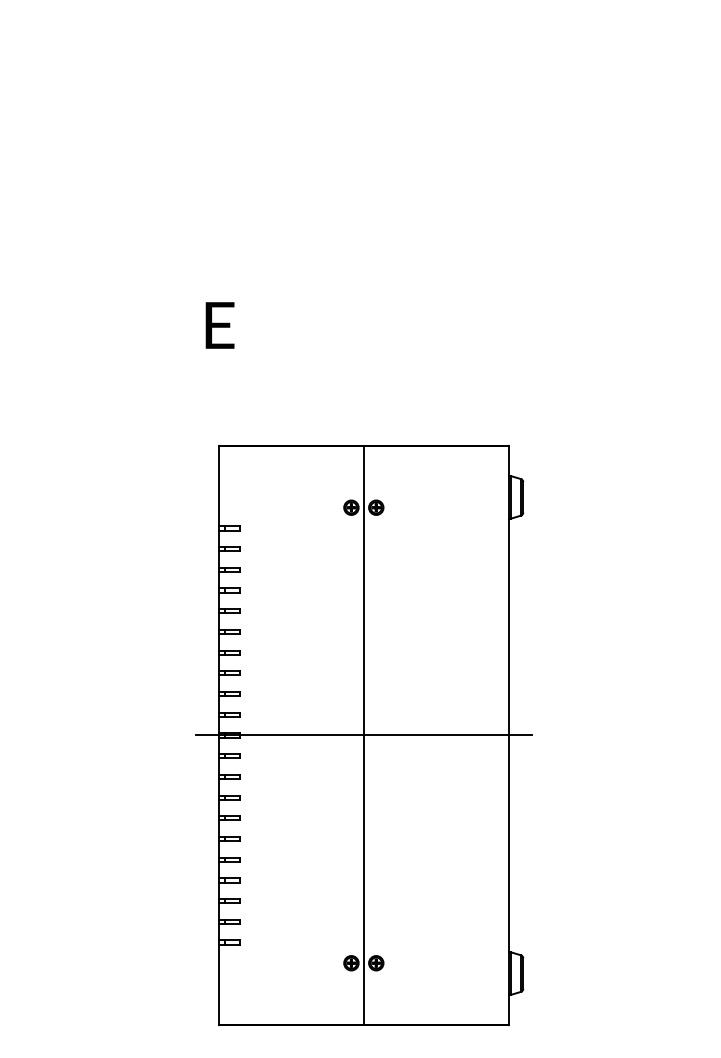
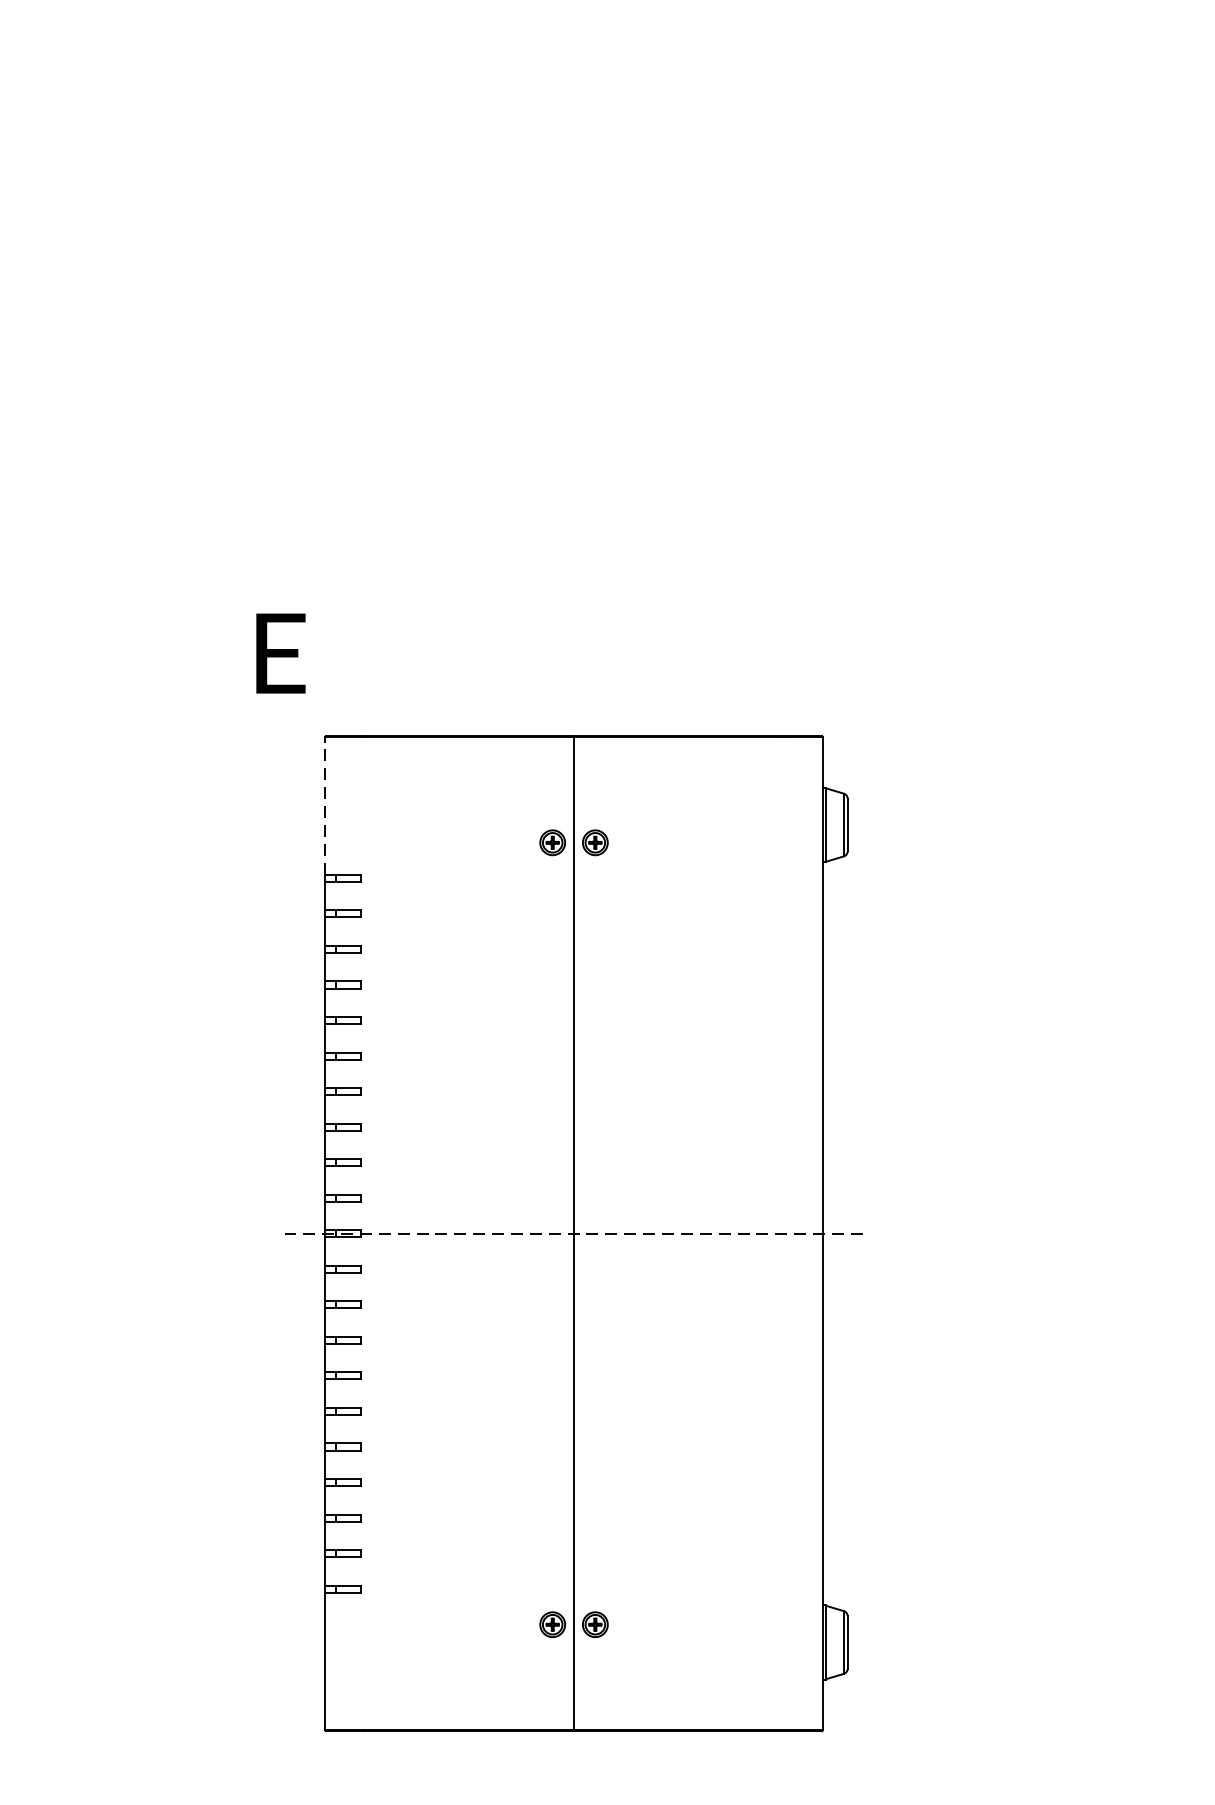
text: (219, 325) -> (279, 653), moved
line: (218, 485) -> (324, 804), solid -> dashed
line: (363, 735) -> (573, 1233), solid -> dashed

